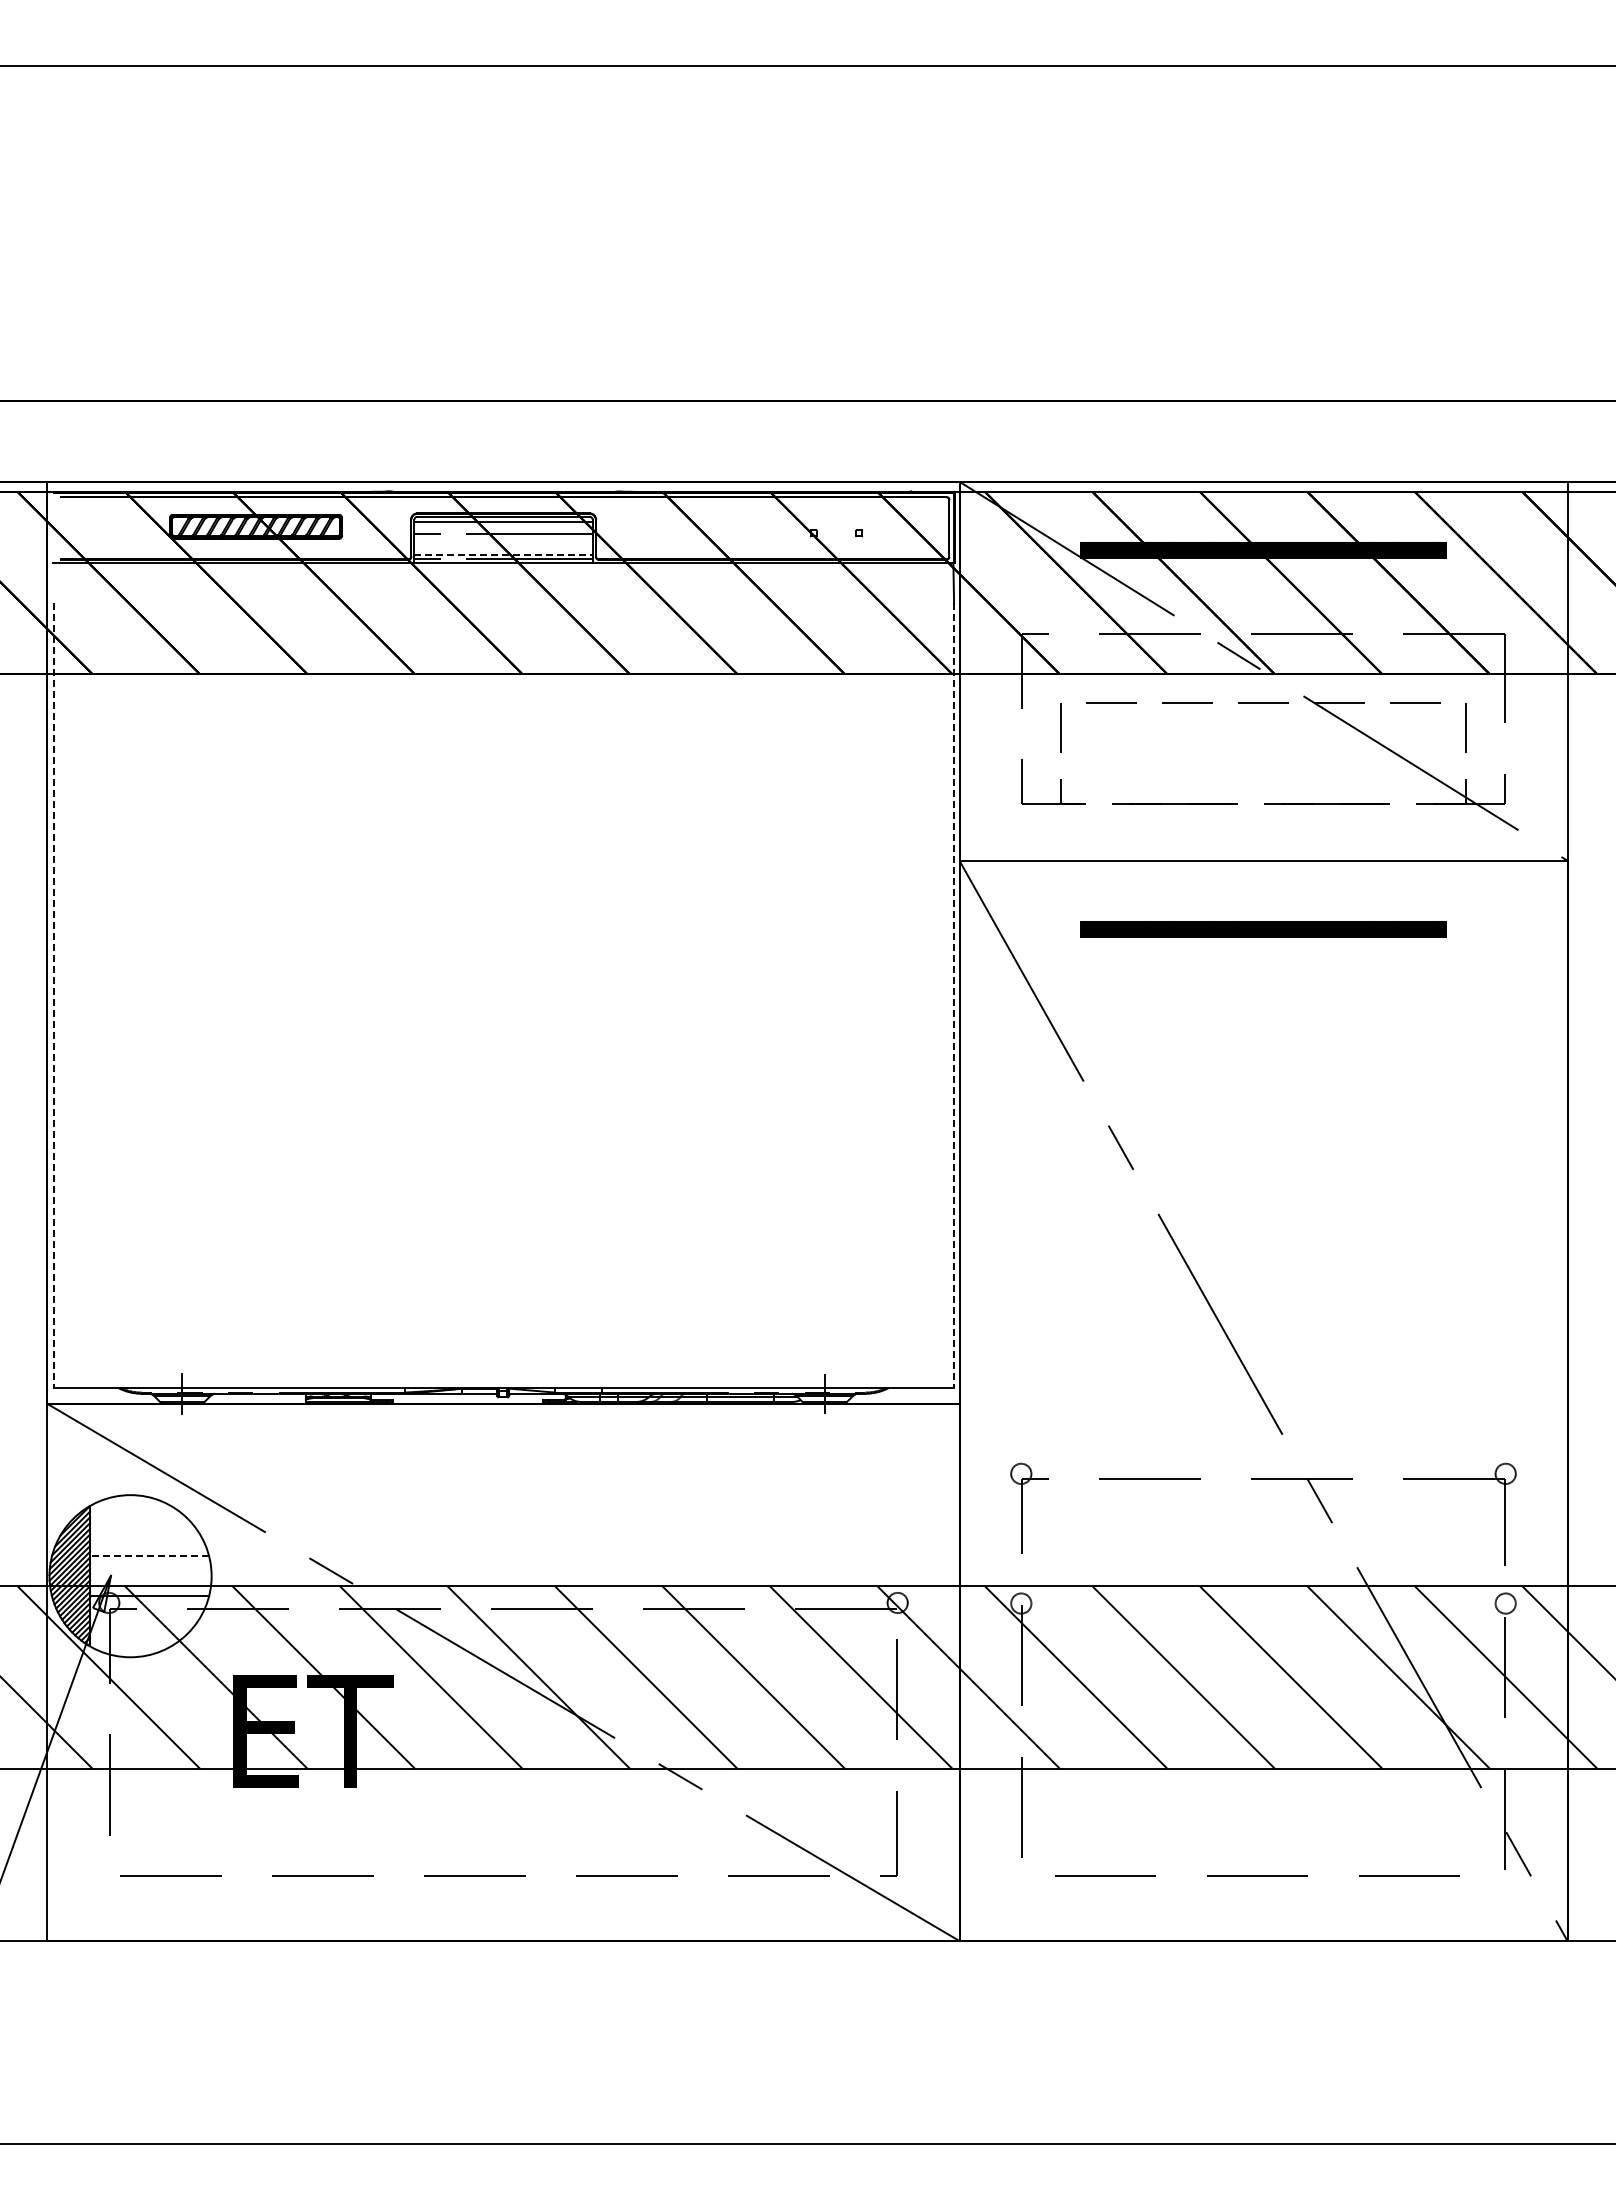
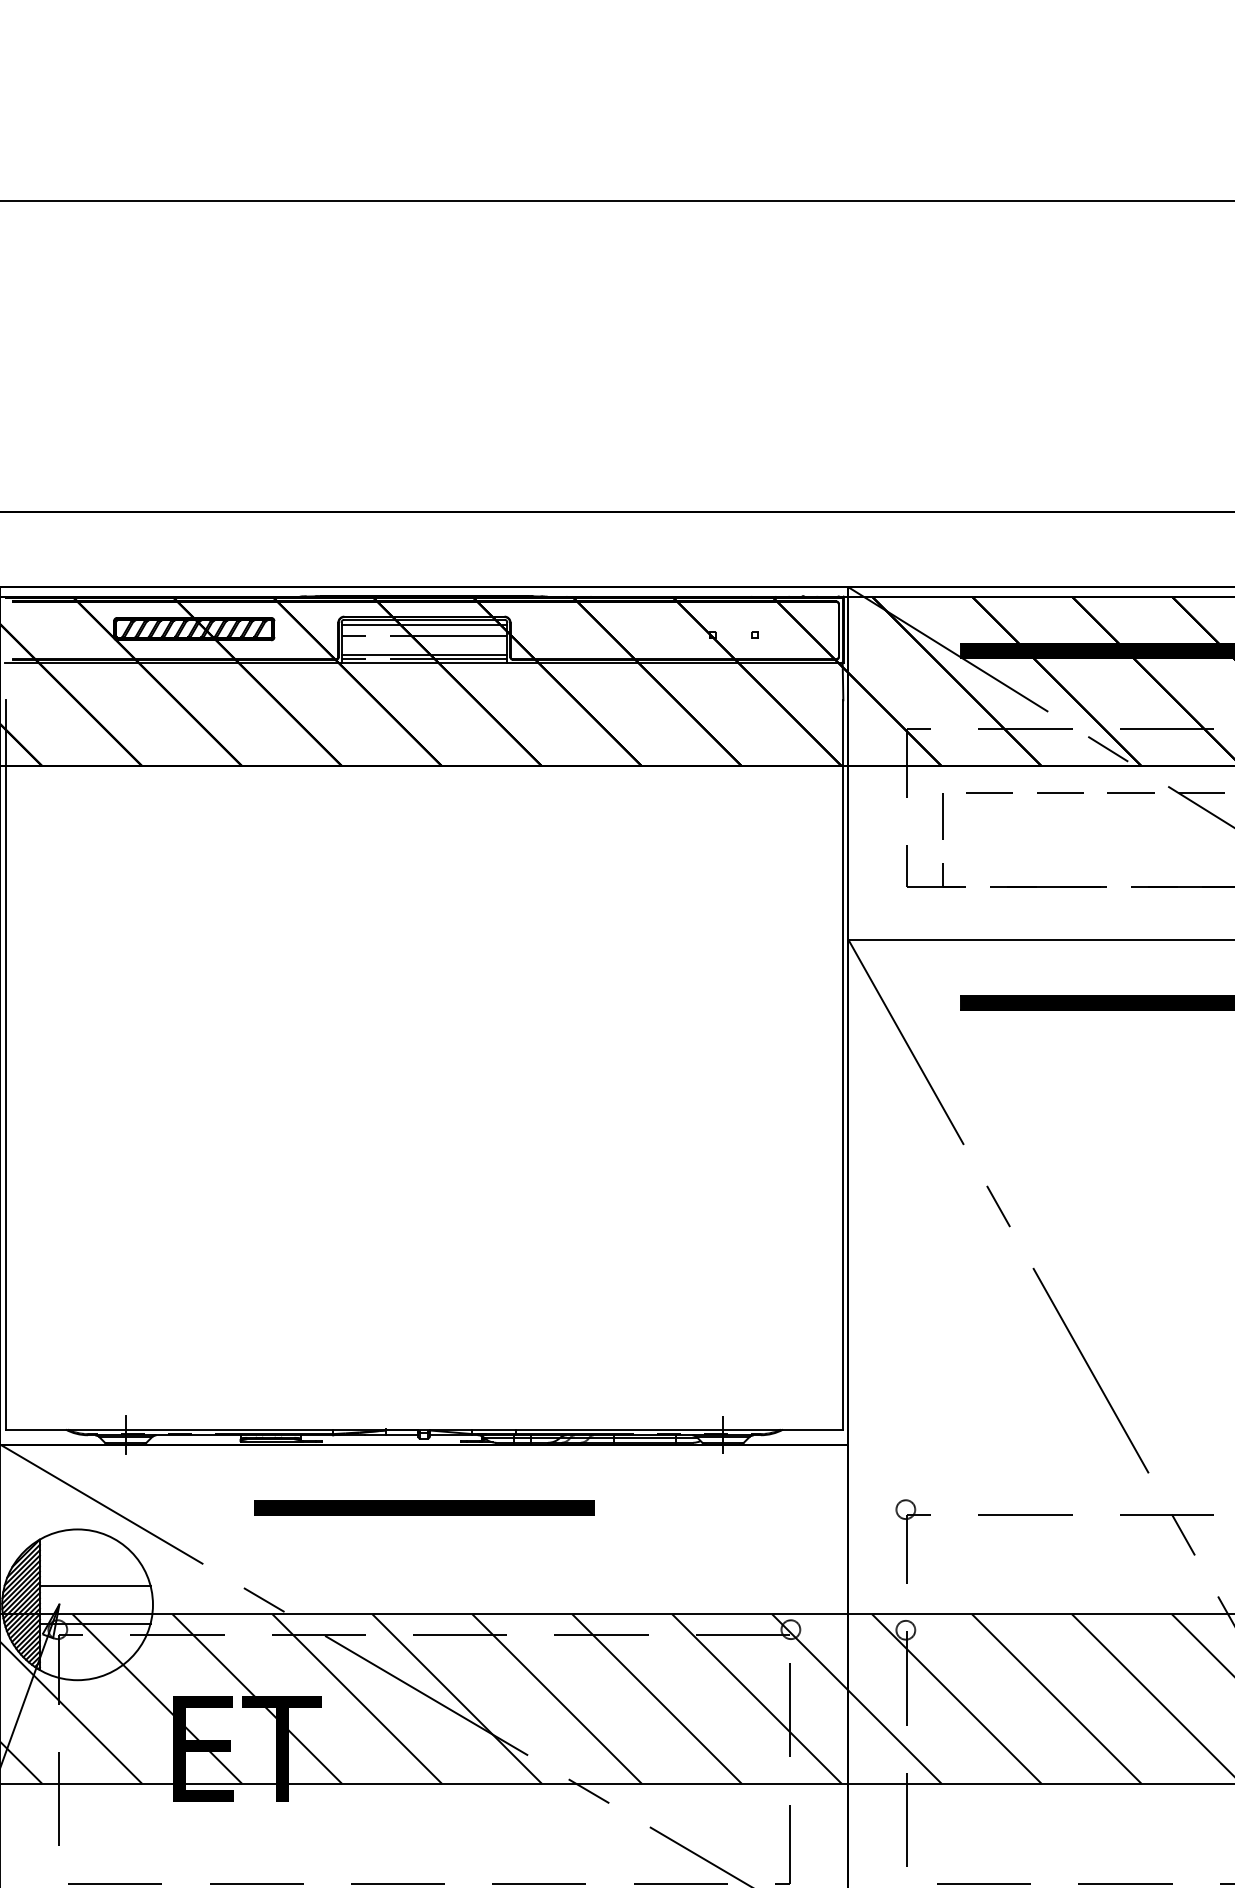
line: (504, 554) -> (425, 654), dashed -> solid
line: (53, 996) -> (5, 1065), dashed -> solid
line: (953, 996) -> (842, 1065), dashed -> solid
part: (503, 1472) -> (424, 1508), added
line: (149, 1555) -> (95, 1585), dashed -> solid

